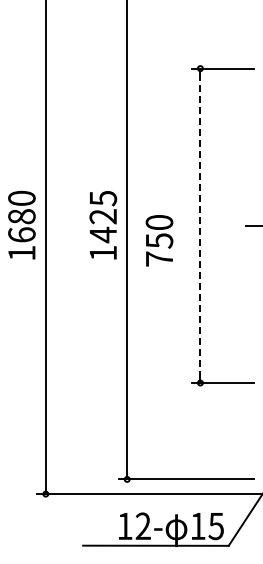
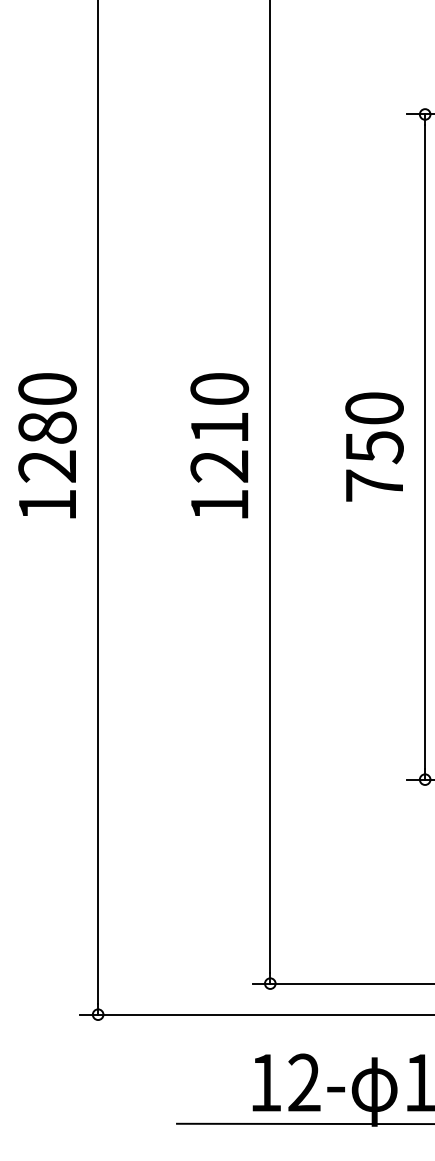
text: (102, 216) -> (218, 427), 1425 -> 1210
line: (200, 226) -> (425, 448), dashed -> solid
text: (21, 234) -> (46, 465), 1680 -> 1280
text: (159, 240) -> (374, 446), moved

